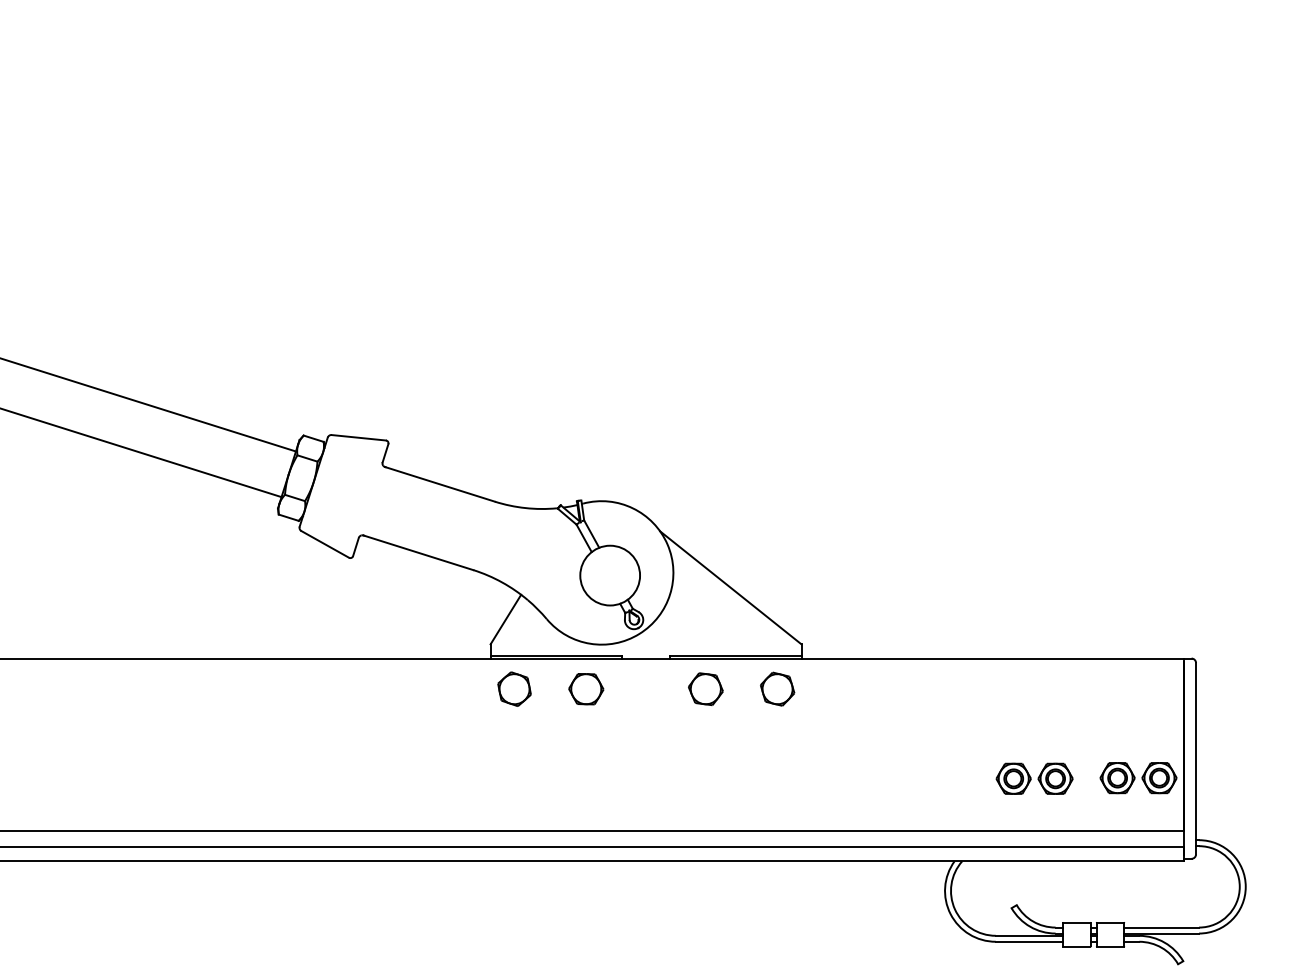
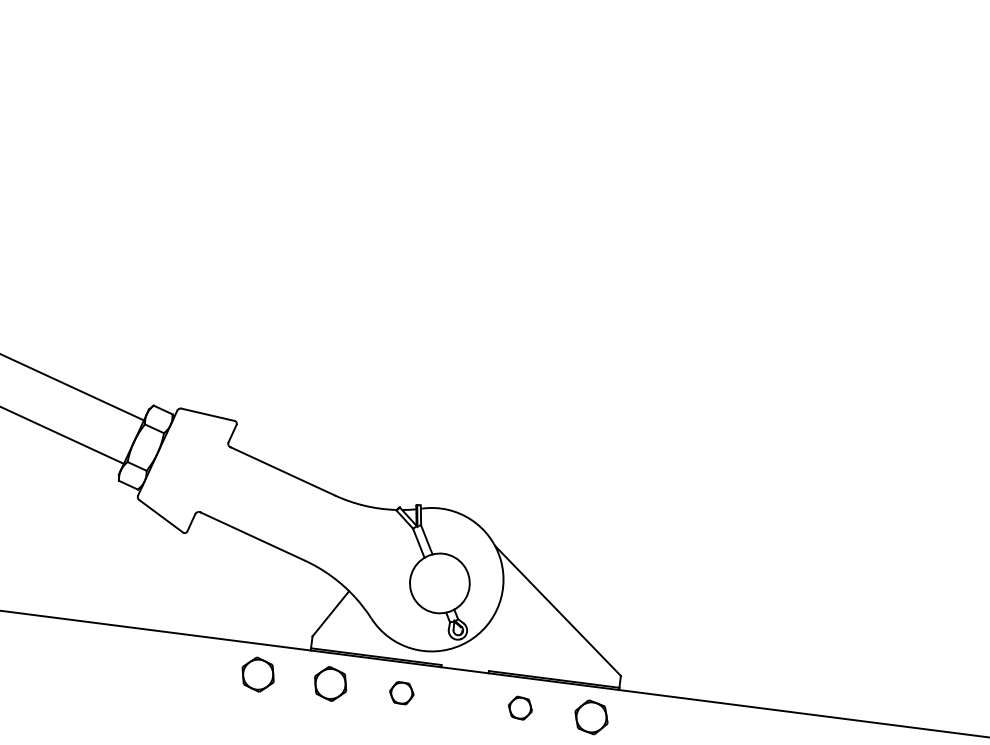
part: (441, 688) -> (258, 673), added
part: (705, 688) -> (520, 707), size x0.7
part: (586, 689) -> (401, 693), size x0.7

